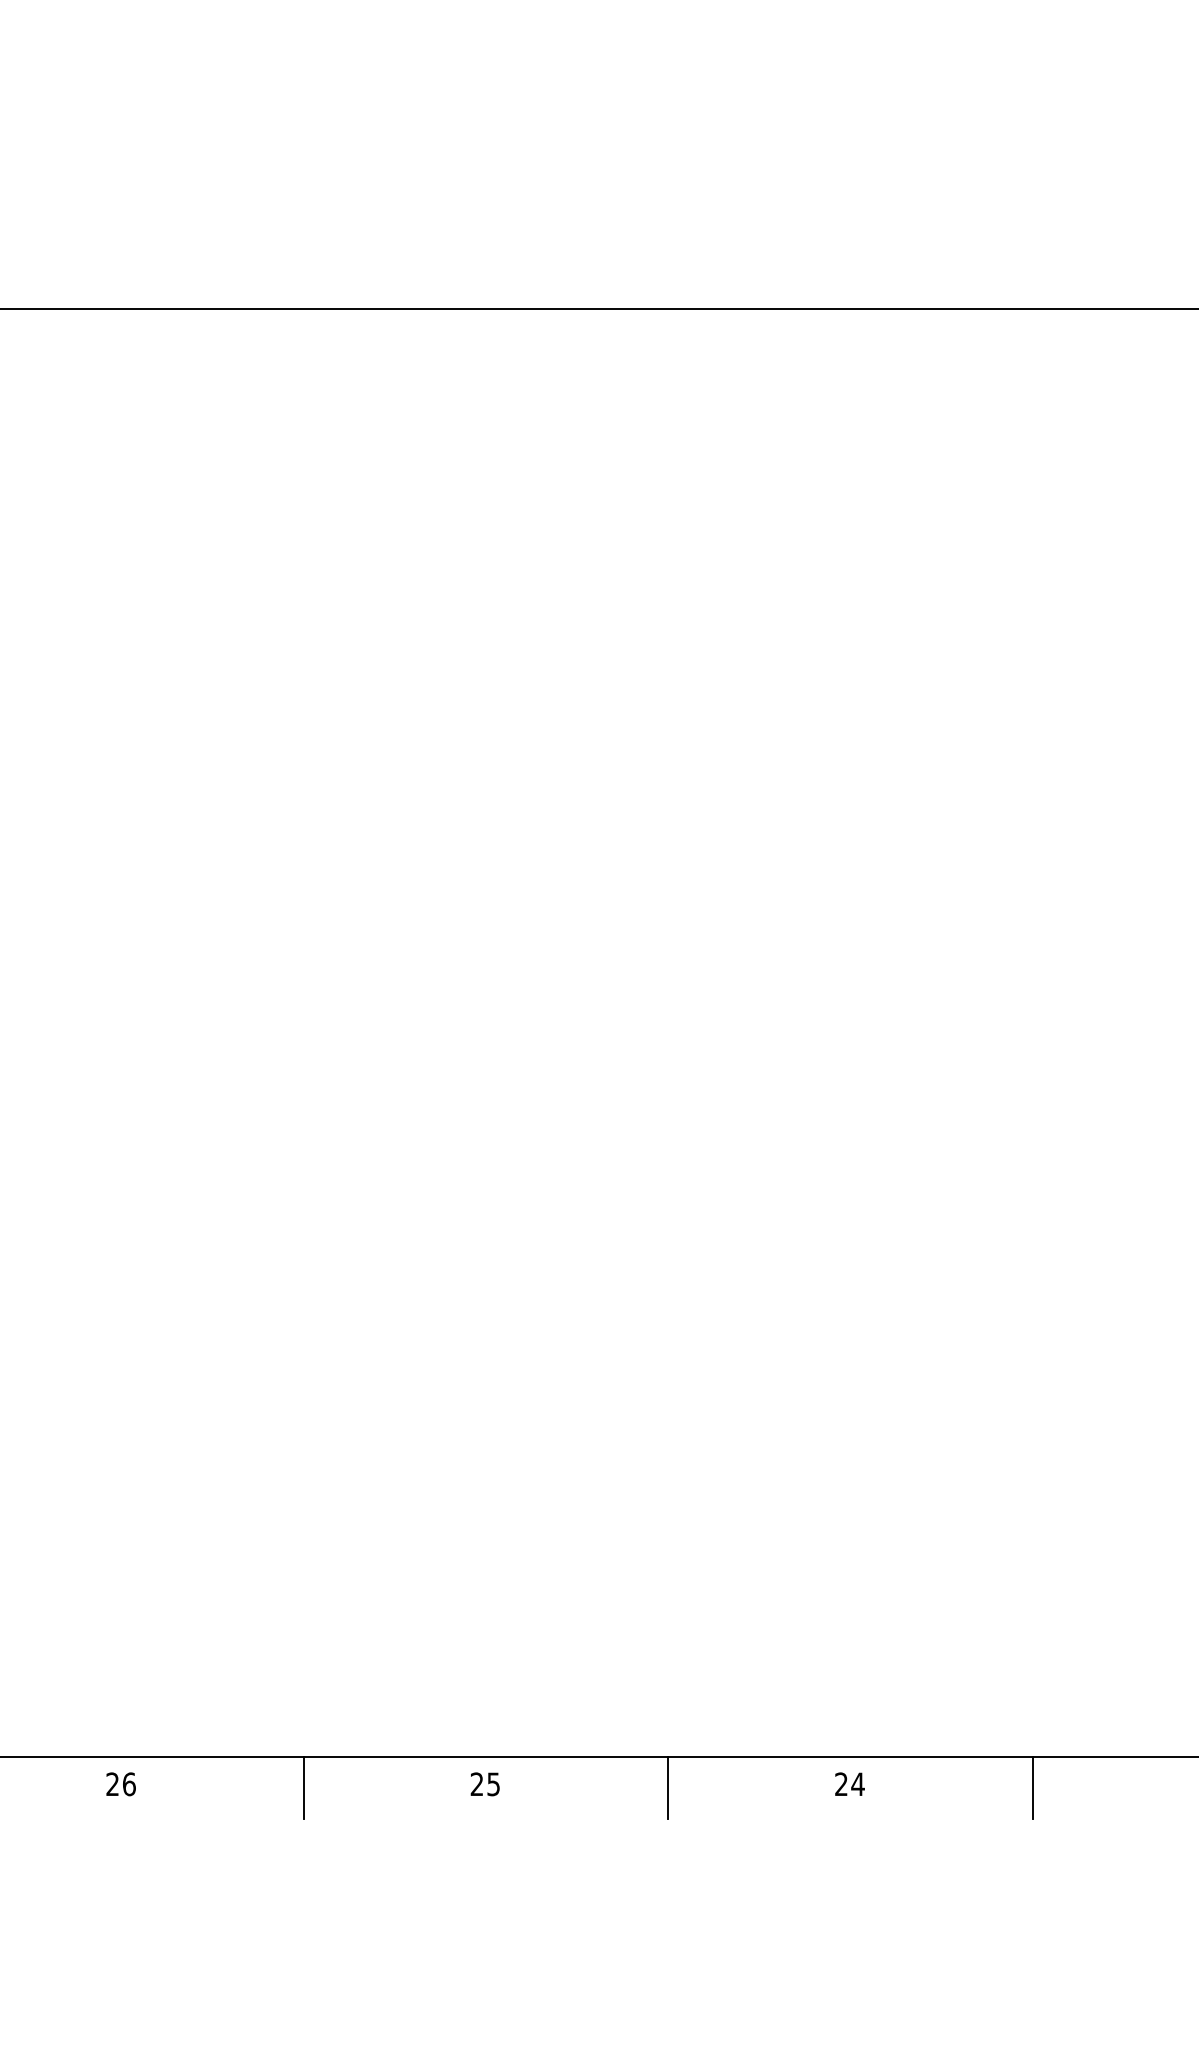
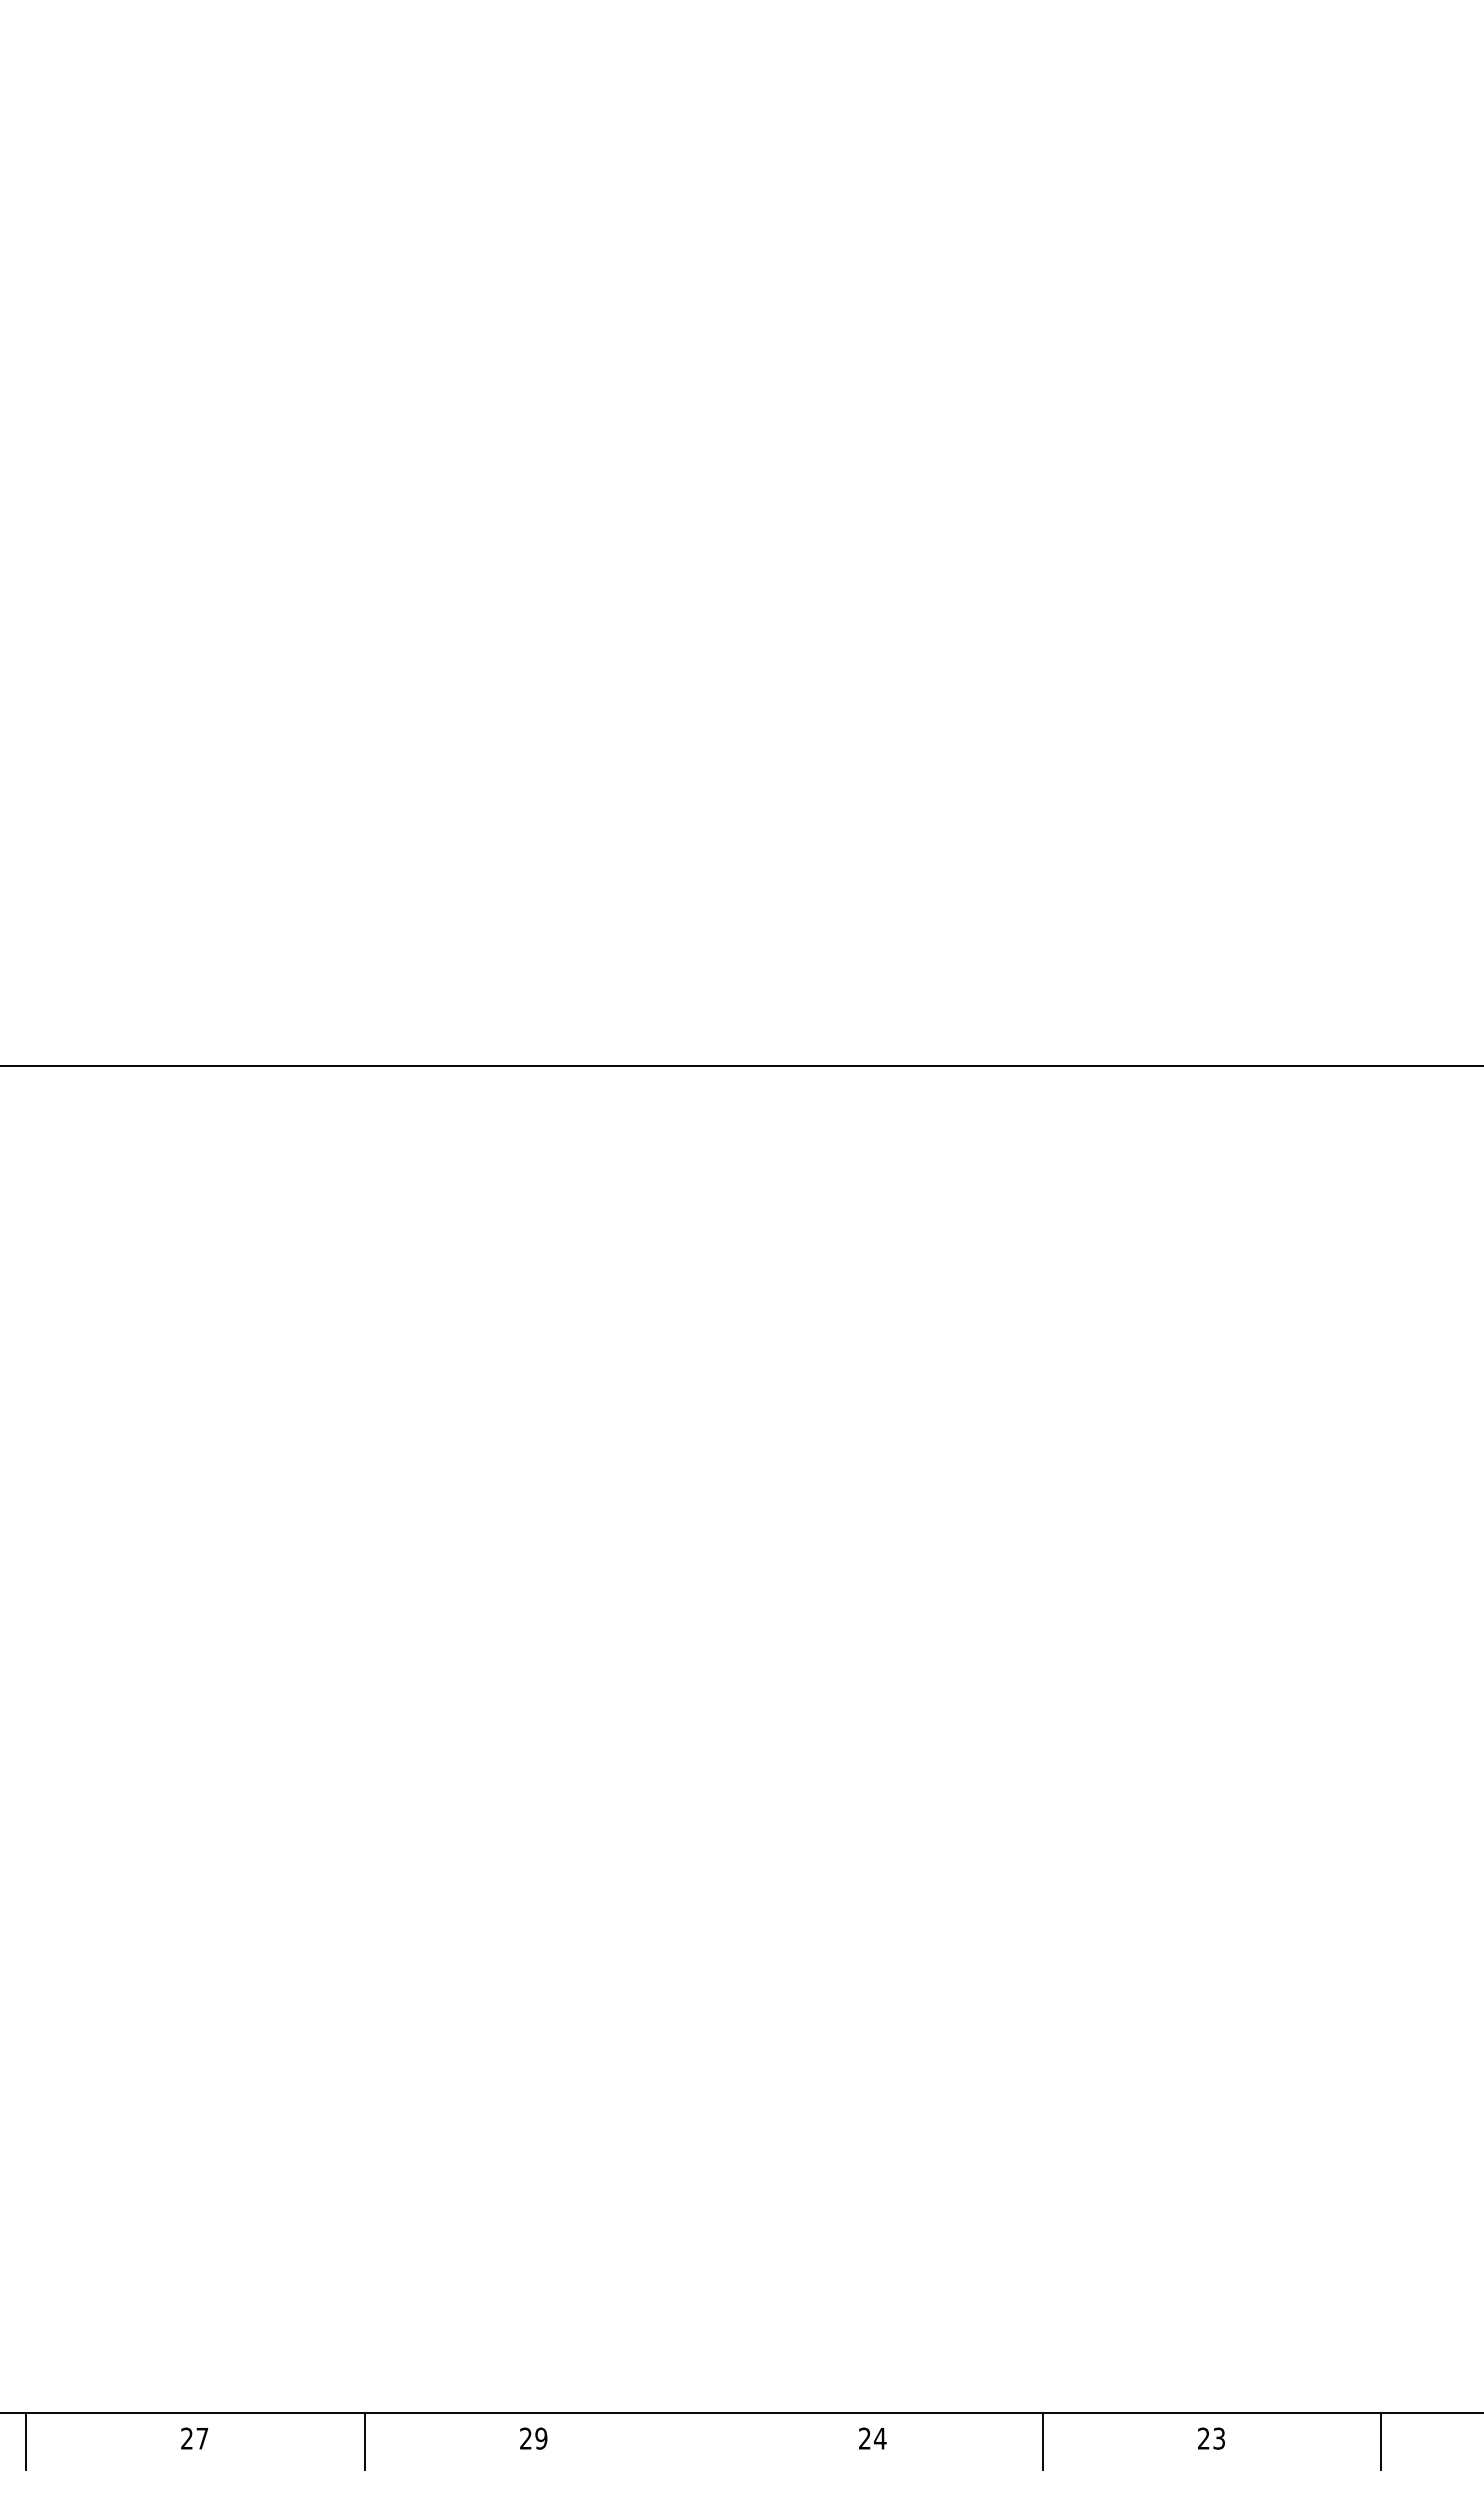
text: (129, 1784) -> (202, 2438), 26 -> 27
text: (493, 1784) -> (541, 2438), 25 -> 29
line: (667, 1787) -> (703, 2441), removed

